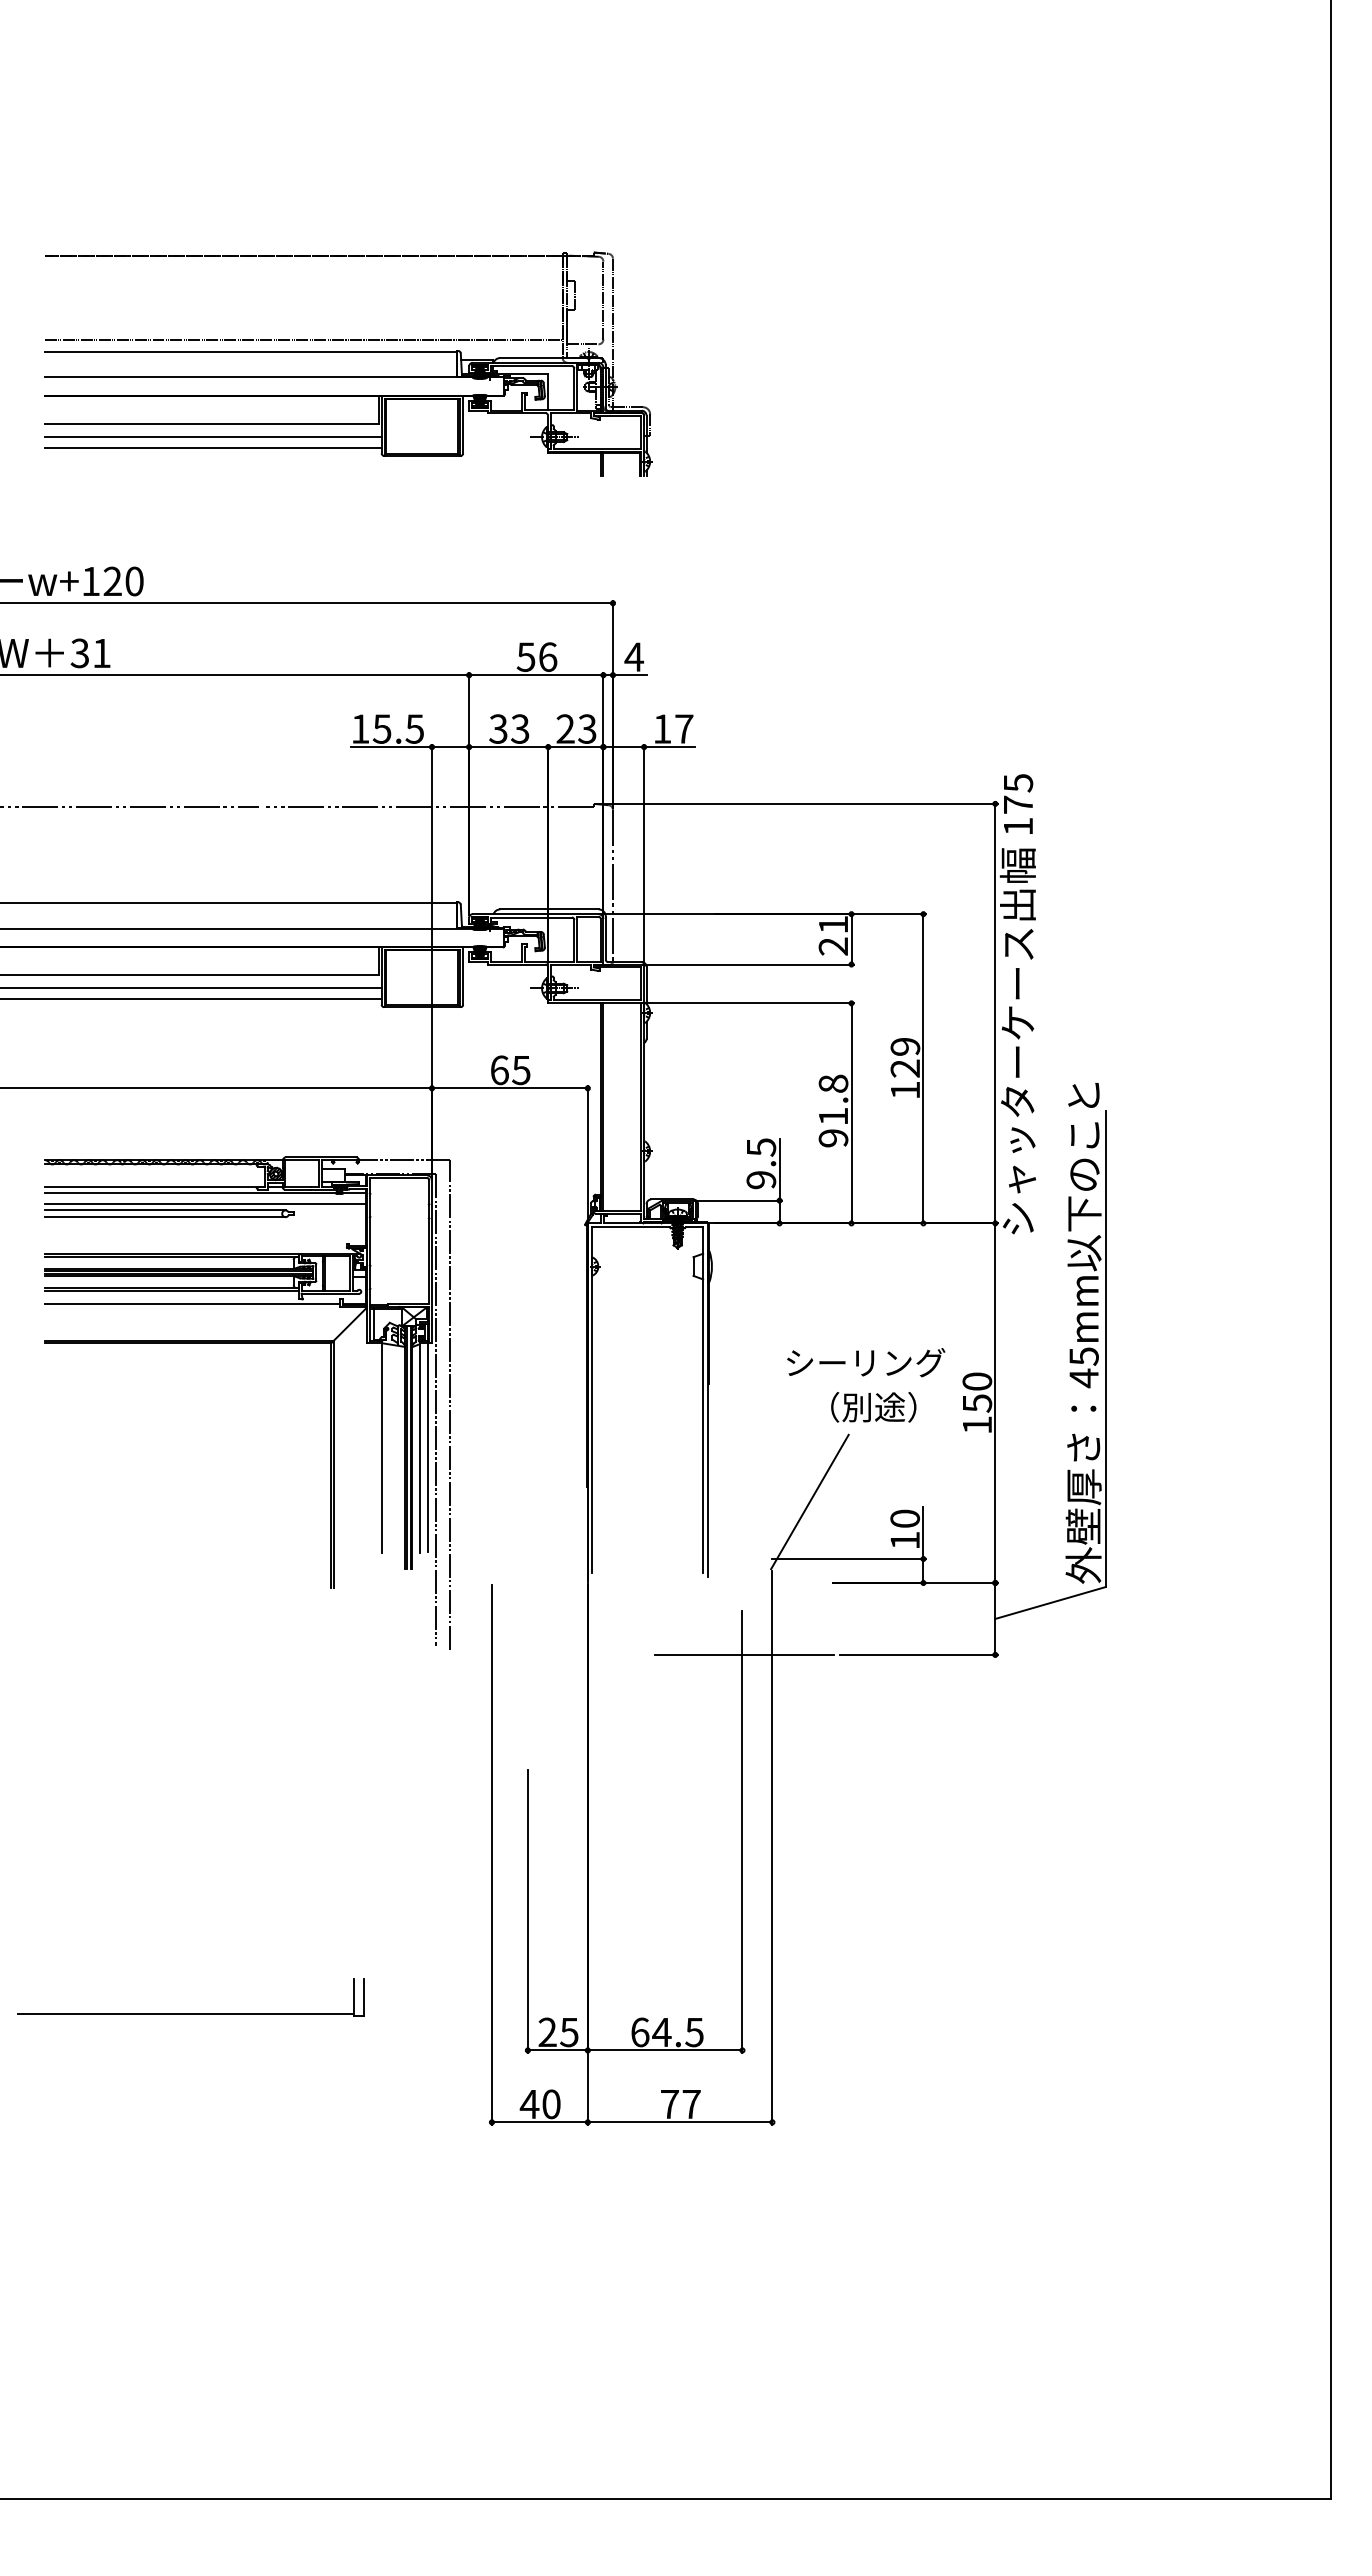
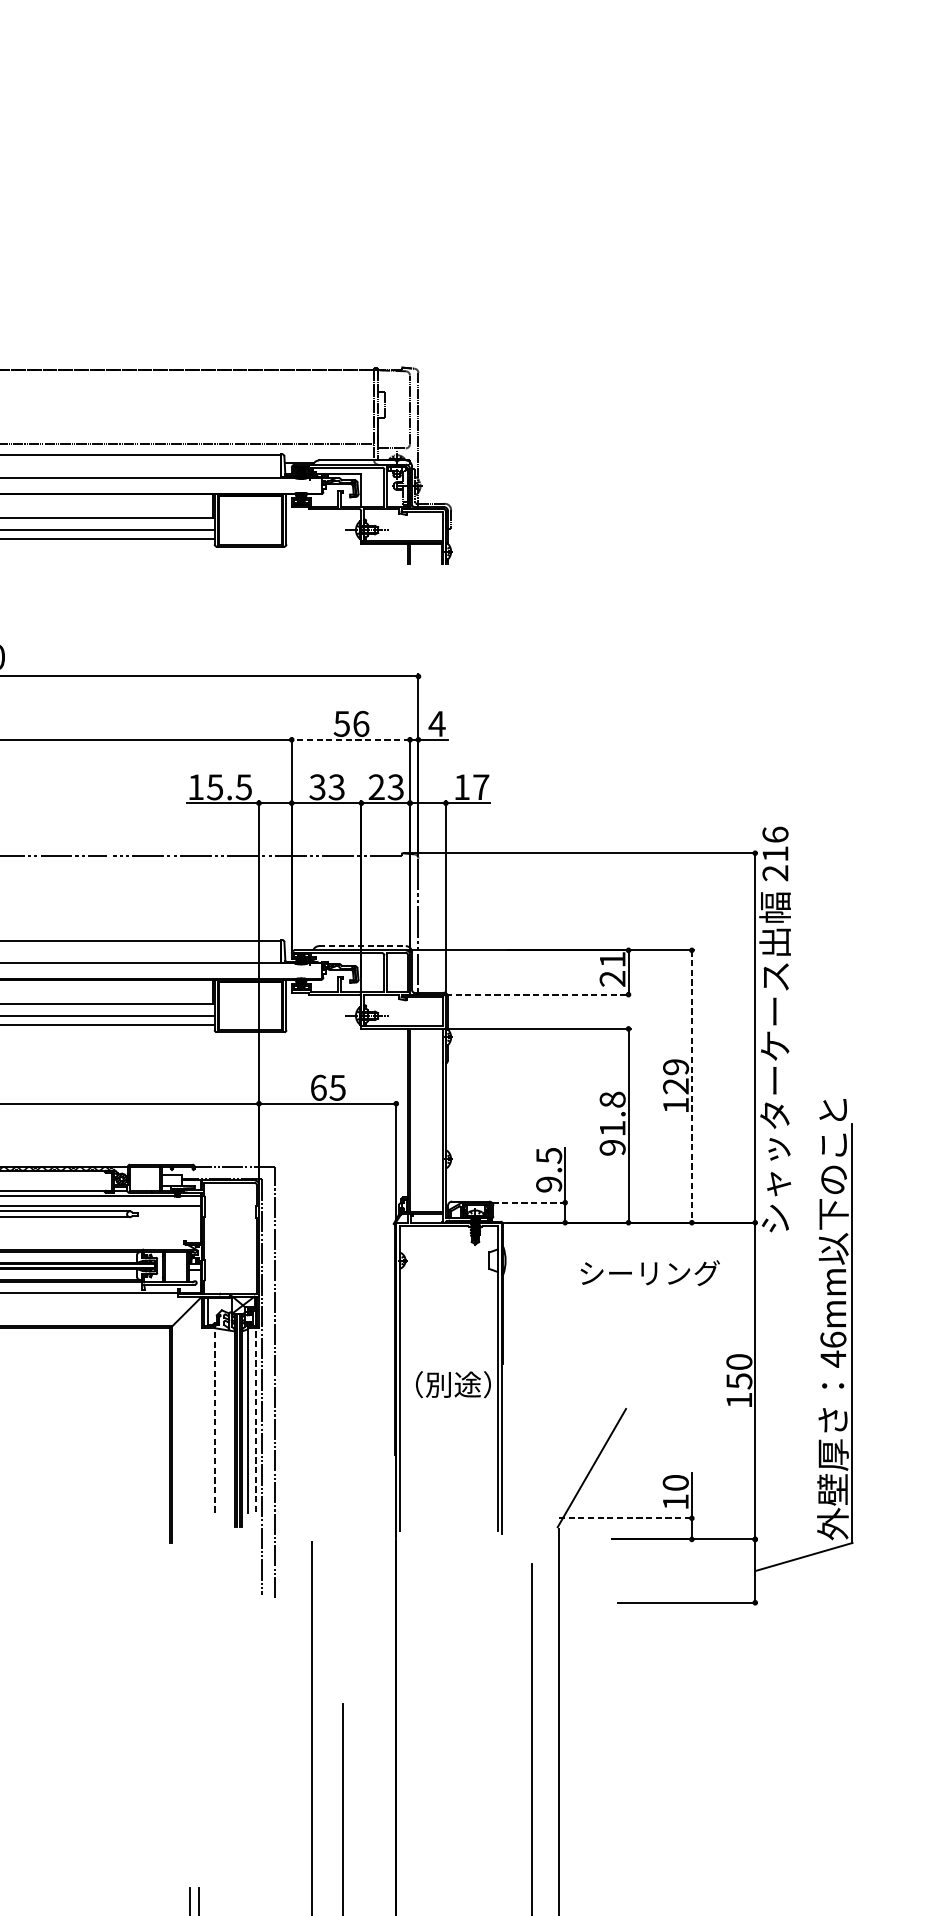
line: (535, 675) -> (350, 740), solid -> dashed
text: (1018, 804) -> (775, 853), 175 -> 216
line: (549, 909) -> (362, 946), solid -> dashed
line: (749, 964) -> (538, 994), solid -> dashed
line: (923, 1068) -> (691, 1086), solid -> dashed
line: (739, 1200) -> (529, 1202), solid -> dashed
text: (1083, 1356) -> (832, 1339), 45mm -> 46mm
text: (866, 1362) -> (650, 1272), moved
text: (873, 1407) -> (453, 1384), moved
line: (382, 1447) -> (215, 1420), solid -> dashed
line: (428, 1447) -> (255, 1420), solid -> dashed
line: (849, 1559) -> (626, 1518), solid -> dashed
line: (744, 1654) -> (534, 1602), removed

